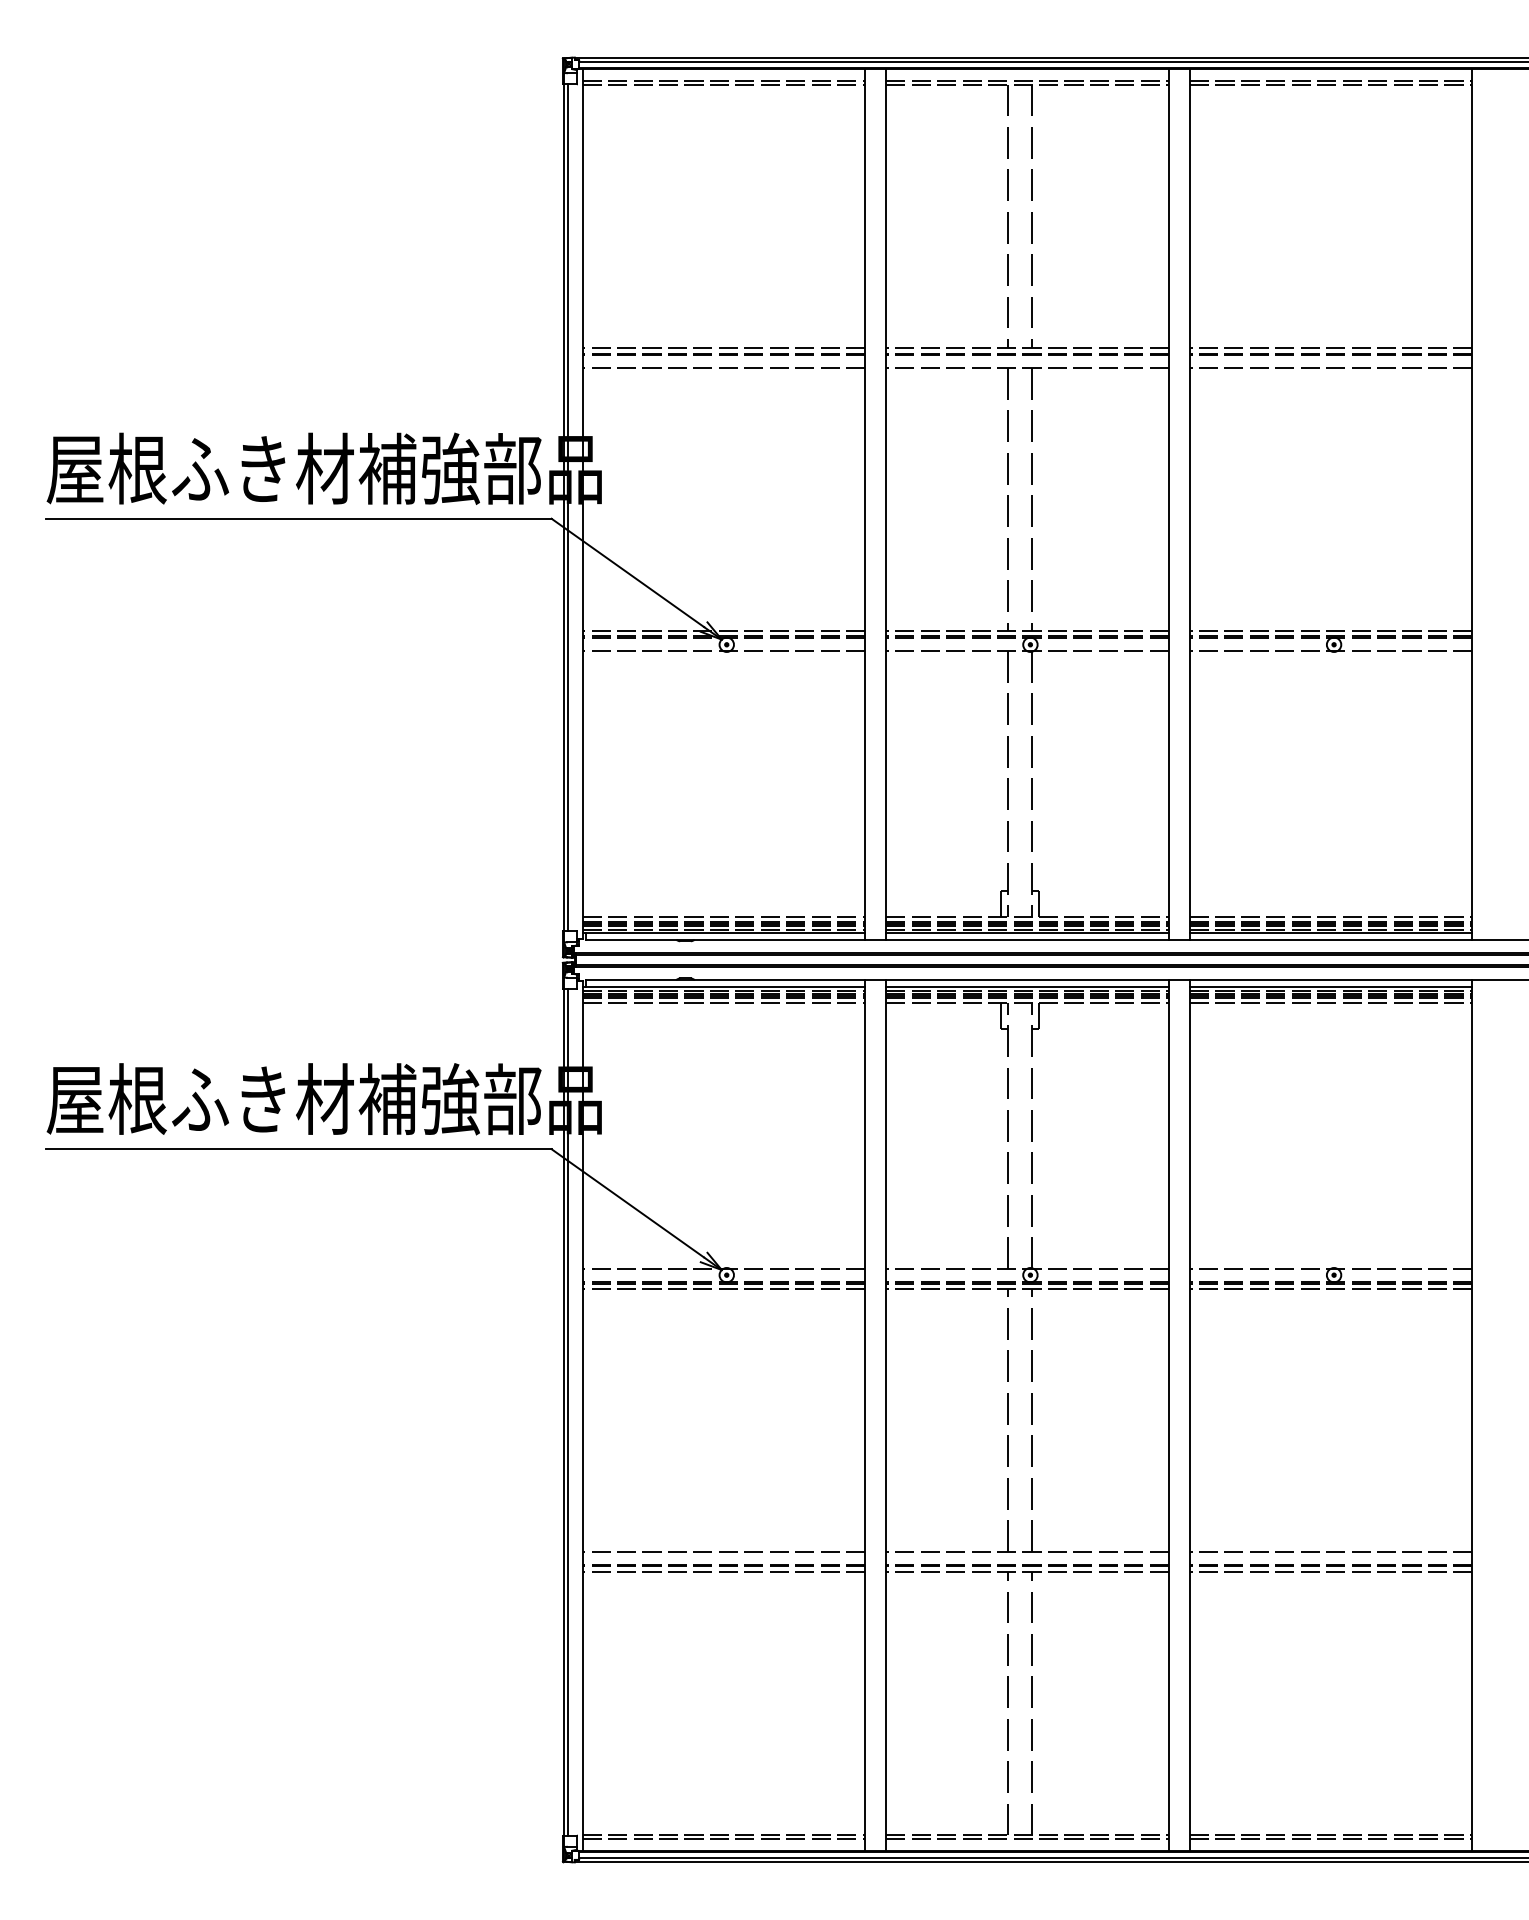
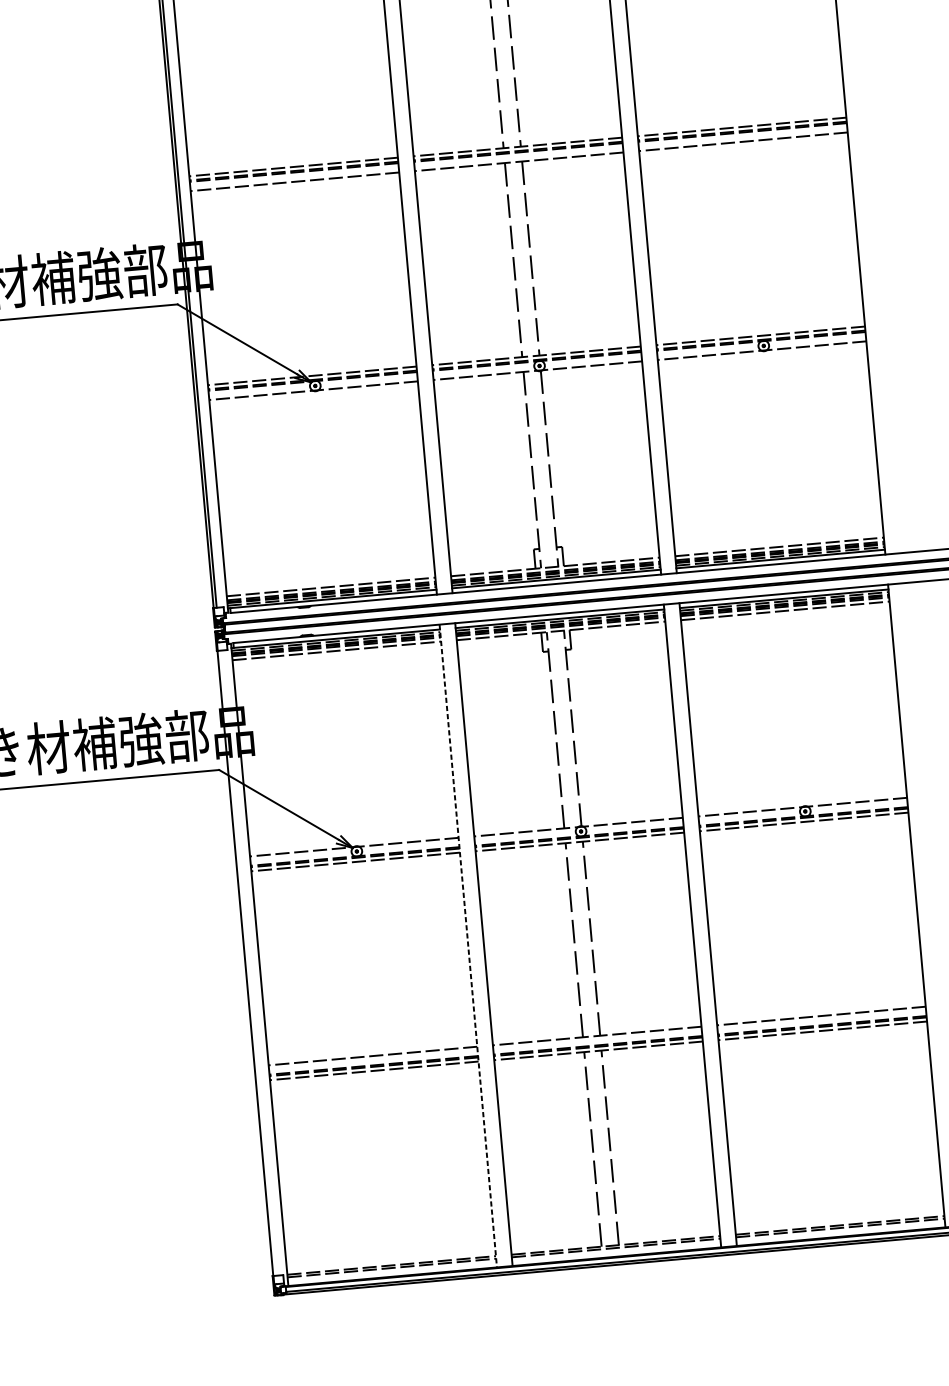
line: (567, 1412) -> (248, 963), removed
line: (865, 1416) -> (468, 946), solid -> dashed

